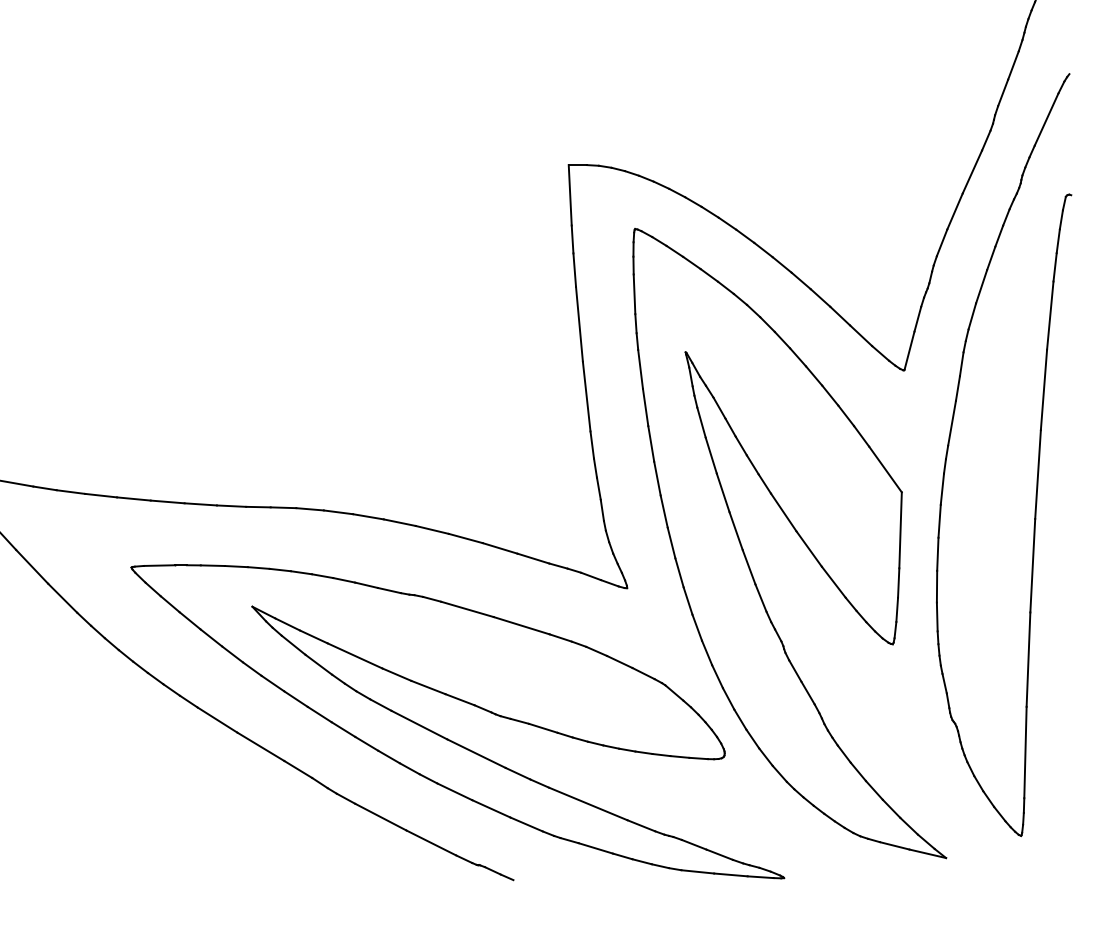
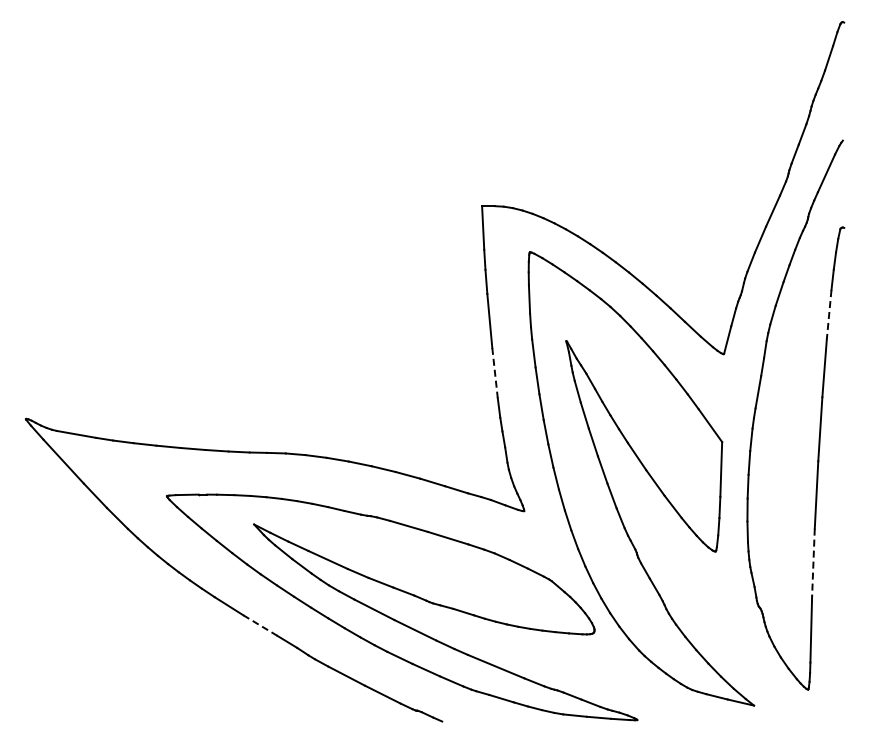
line: (1050, 315) -> (829, 314), solid -> dashed
line: (587, 397) -> (495, 373), solid -> dashed
line: (1028, 660) -> (813, 563), solid -> dashed
line: (261, 746) -> (260, 625), solid -> dashed

